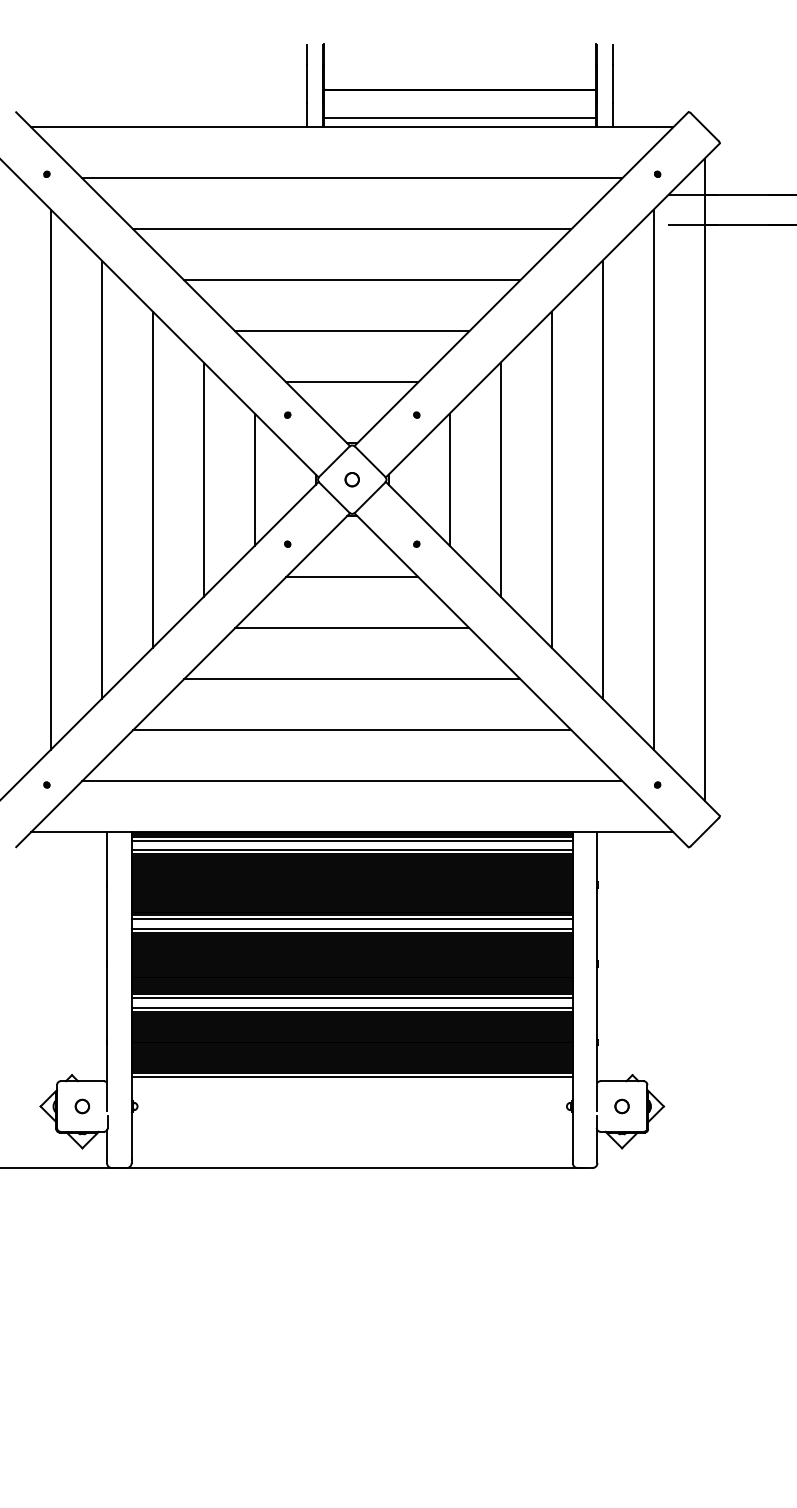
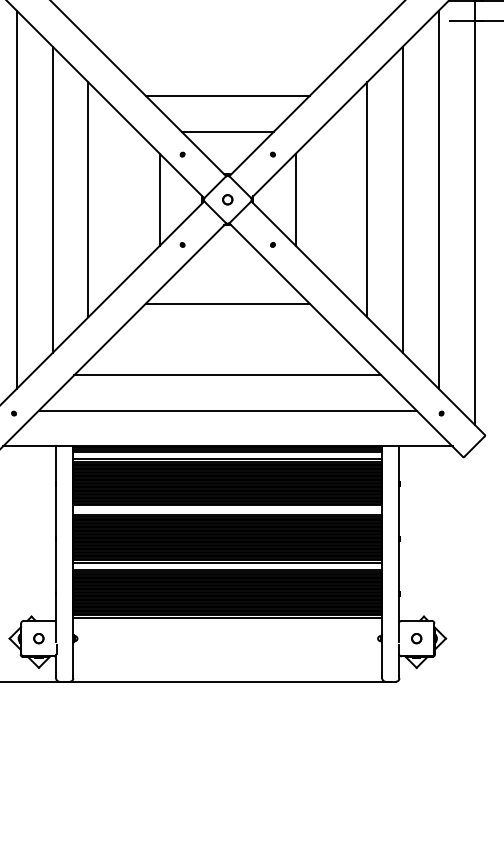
line: (352, 229) -> (227, 24), removed
line: (352, 280) -> (227, 60), removed
line: (204, 479) -> (124, 199), removed
line: (500, 479) -> (331, 199), removed
line: (352, 576) -> (227, 267), removed
line: (352, 678) -> (227, 338), removed
line: (351, 919) -> (227, 507), removed

